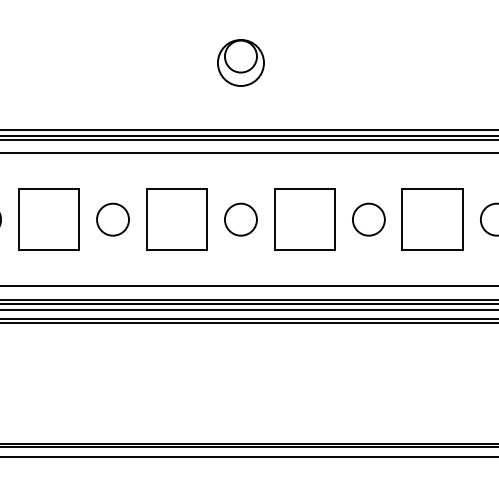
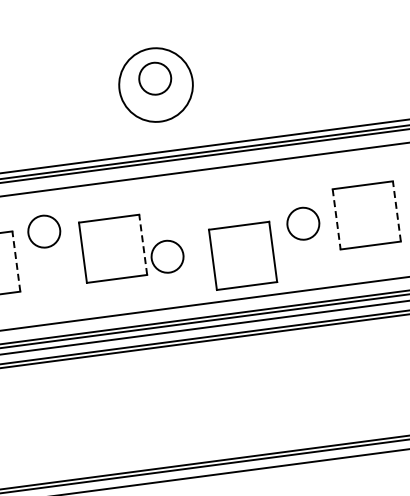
circle: (240, 62) -> (155, 84), size x1.6
line: (79, 219) -> (16, 261), solid -> dashed
circle: (112, 219) -> (43, 231), moved
line: (207, 219) -> (143, 244), solid -> dashed
circle: (240, 219) -> (167, 256), moved
part: (304, 219) -> (242, 255), moved
line: (463, 219) -> (397, 211), solid -> dashed
line: (402, 220) -> (336, 220), solid -> dashed

